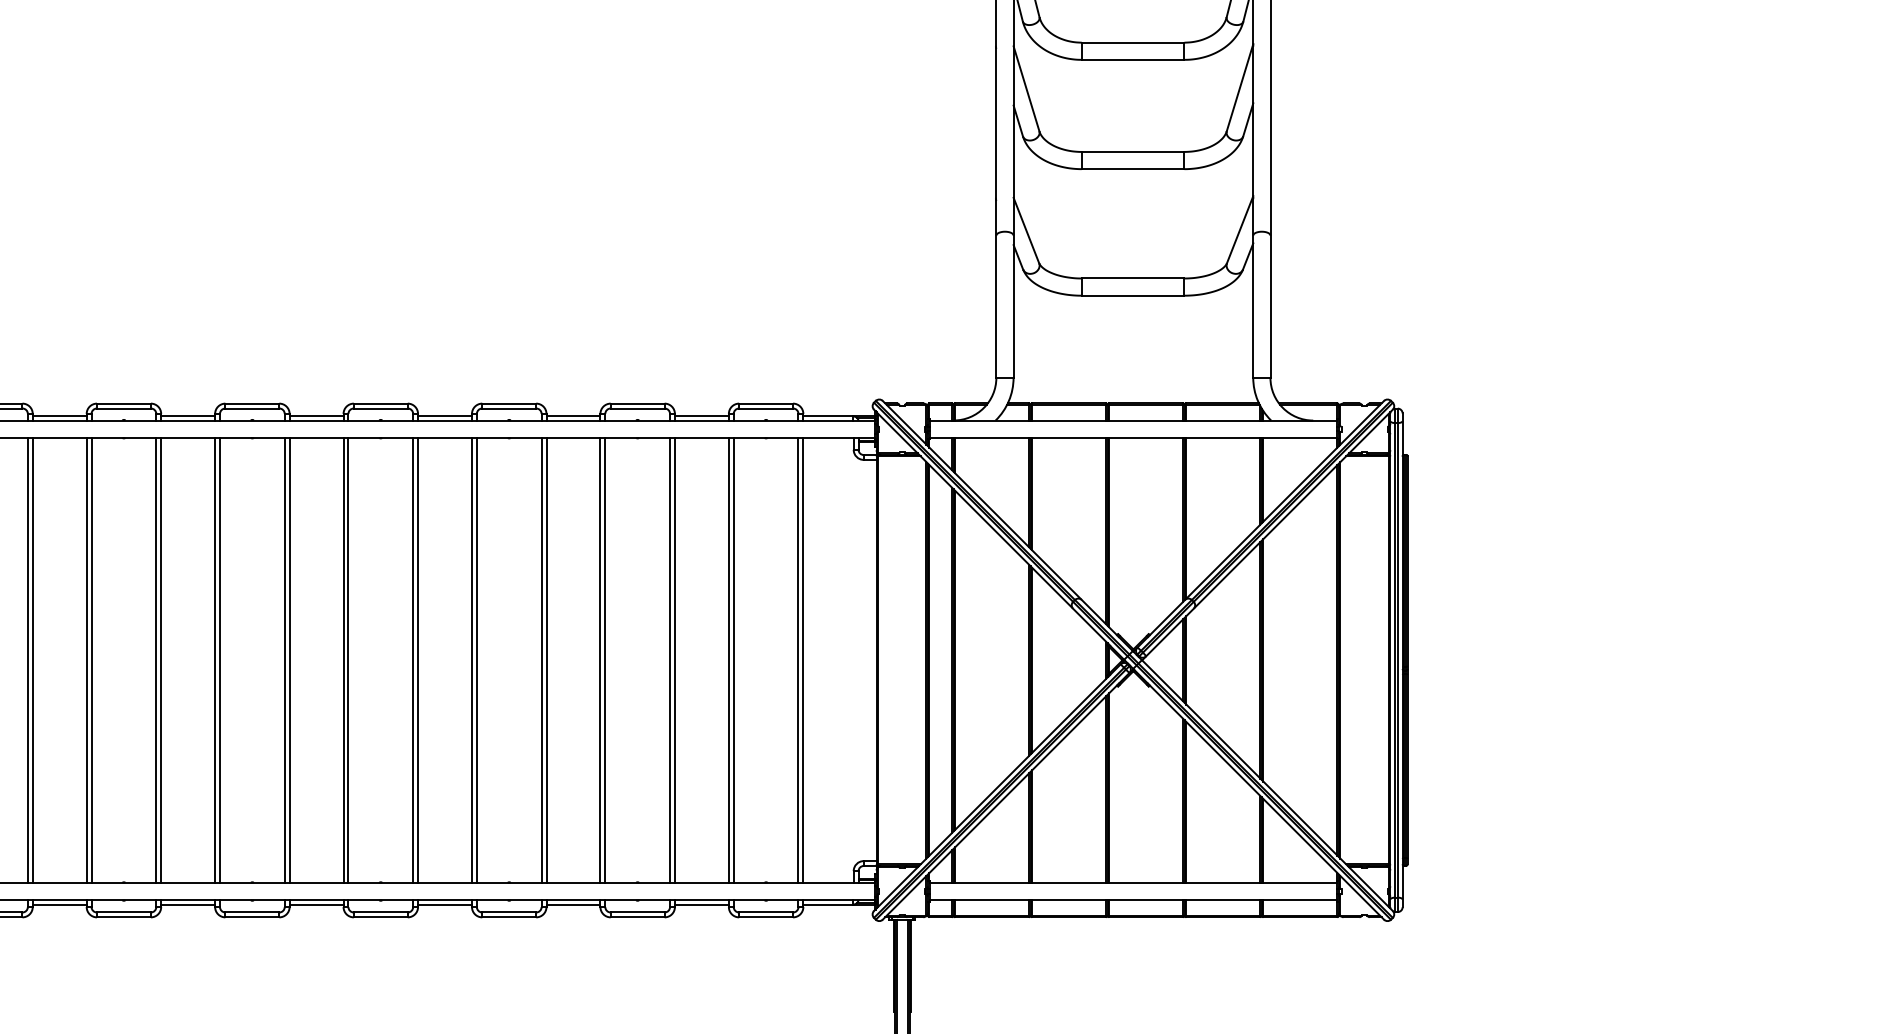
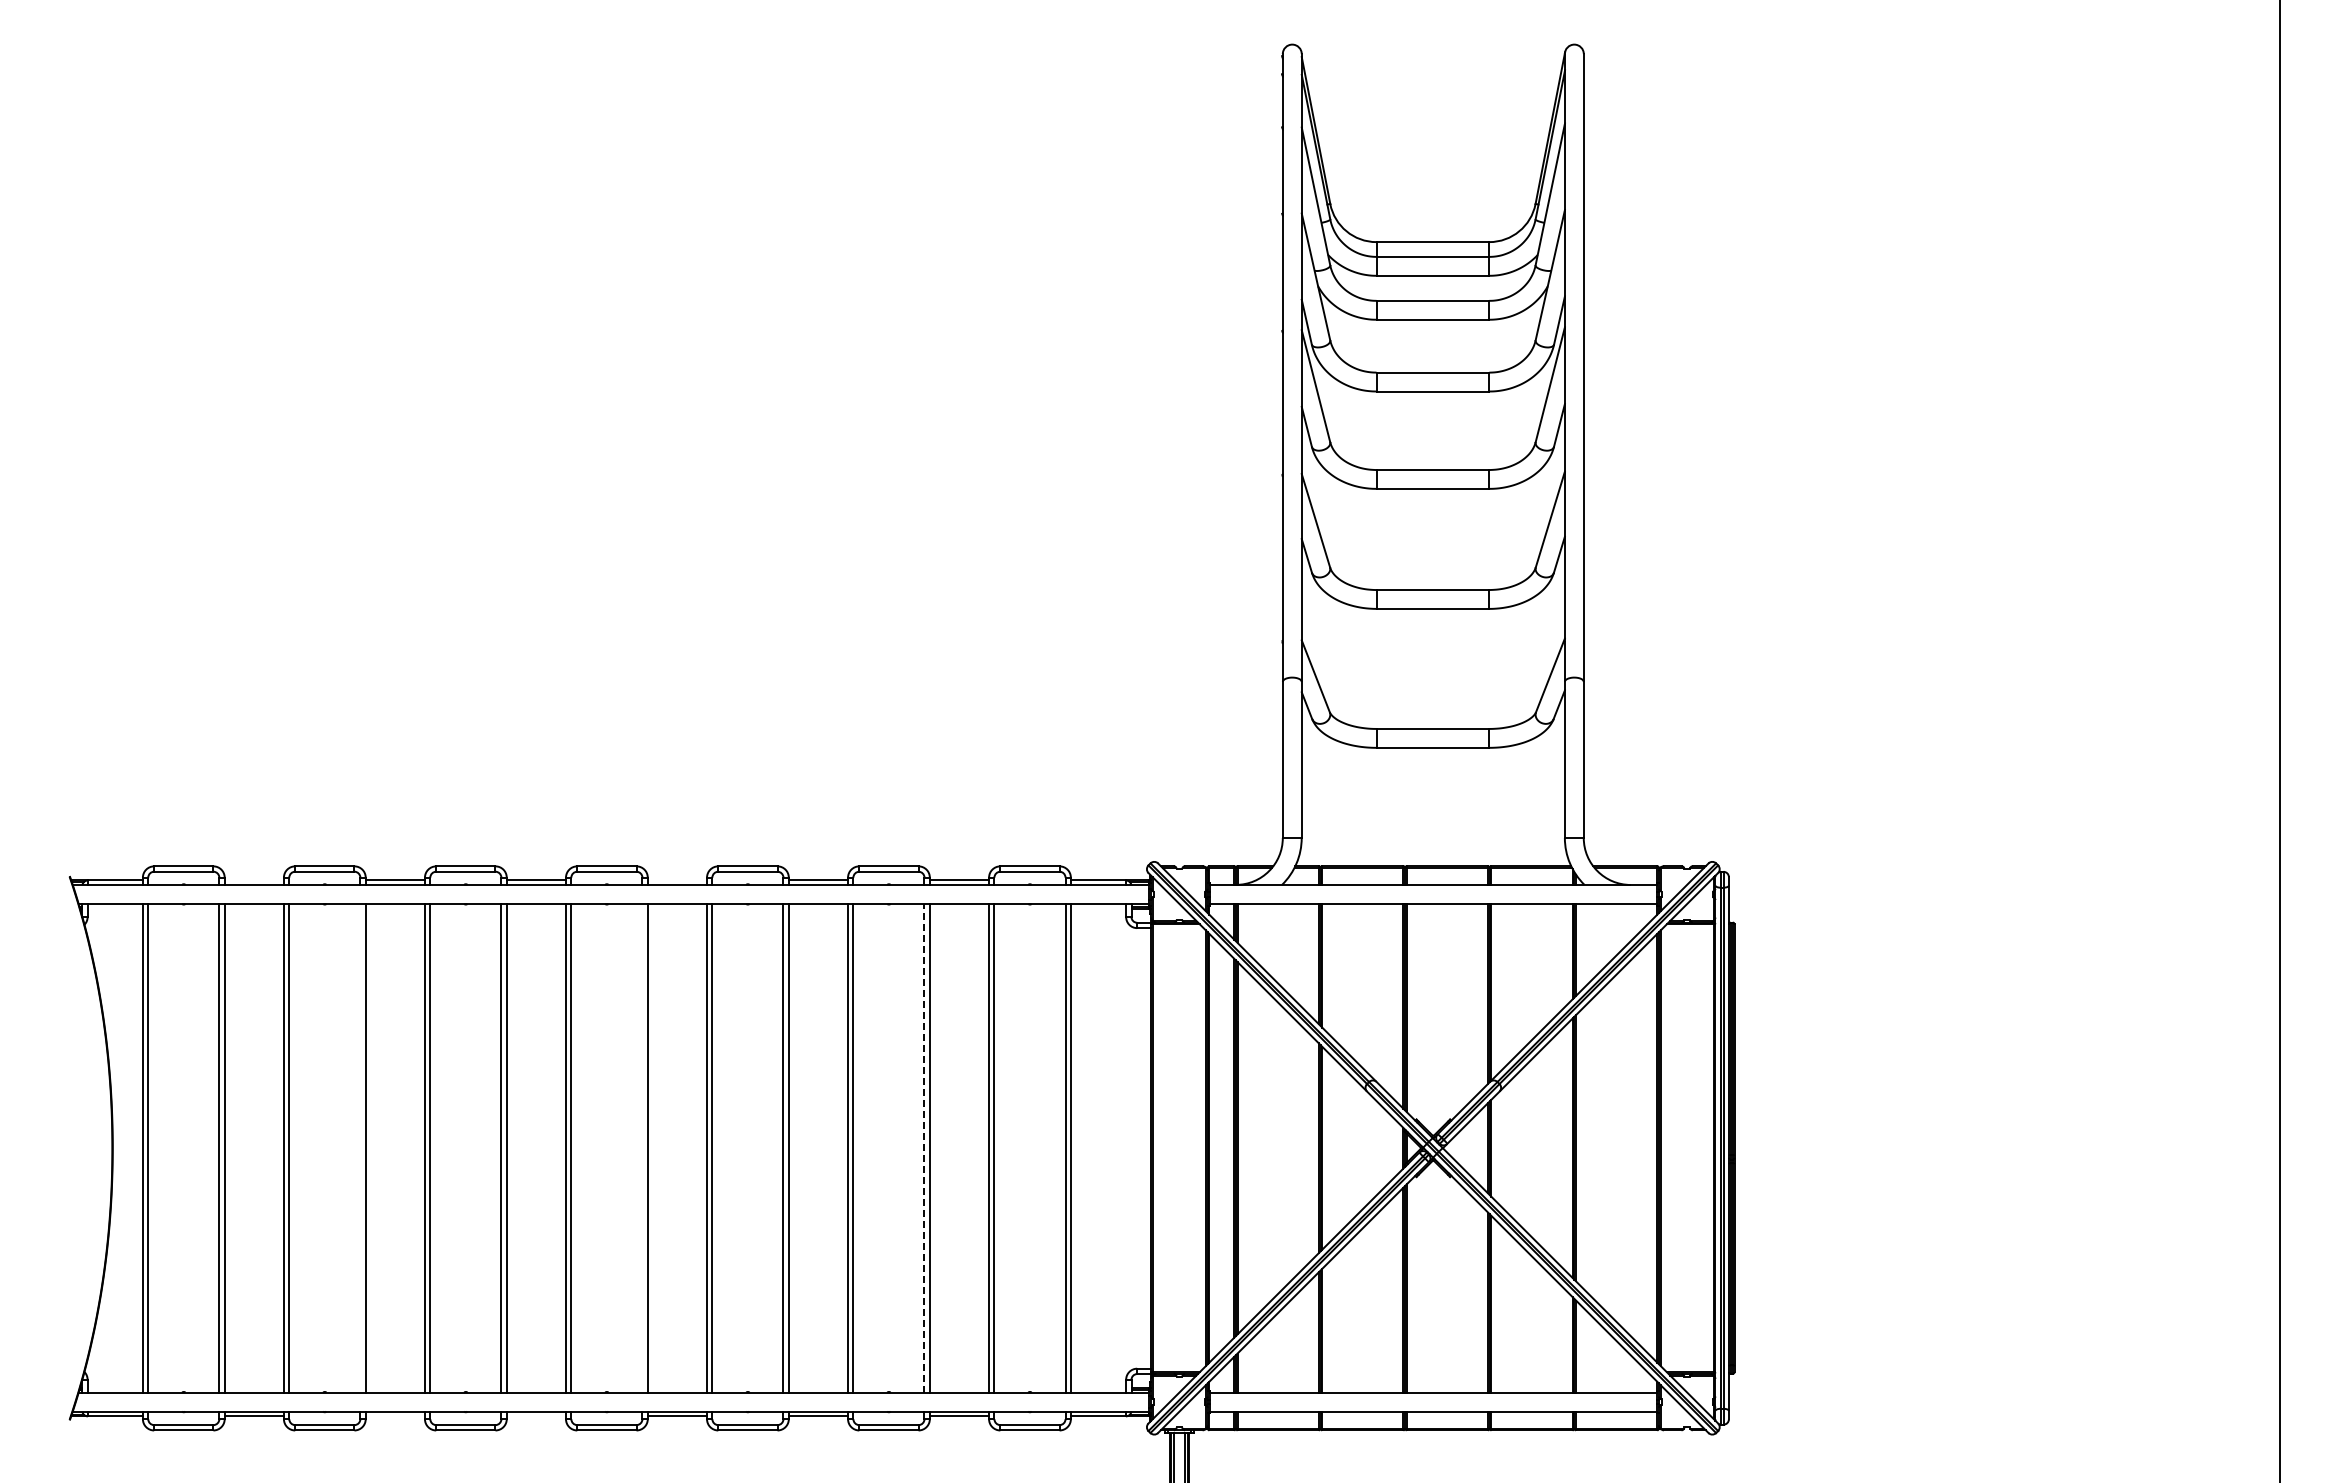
line: (58, 416) -> (253, 880), removed
line: (445, 416) -> (677, 880), removed
line: (156, 659) -> (360, 1147), removed
line: (413, 659) -> (642, 1147), removed
line: (670, 659) -> (924, 1147), solid -> dashed
line: (187, 904) -> (394, 1416), removed
line: (316, 904) -> (536, 1416), removed

